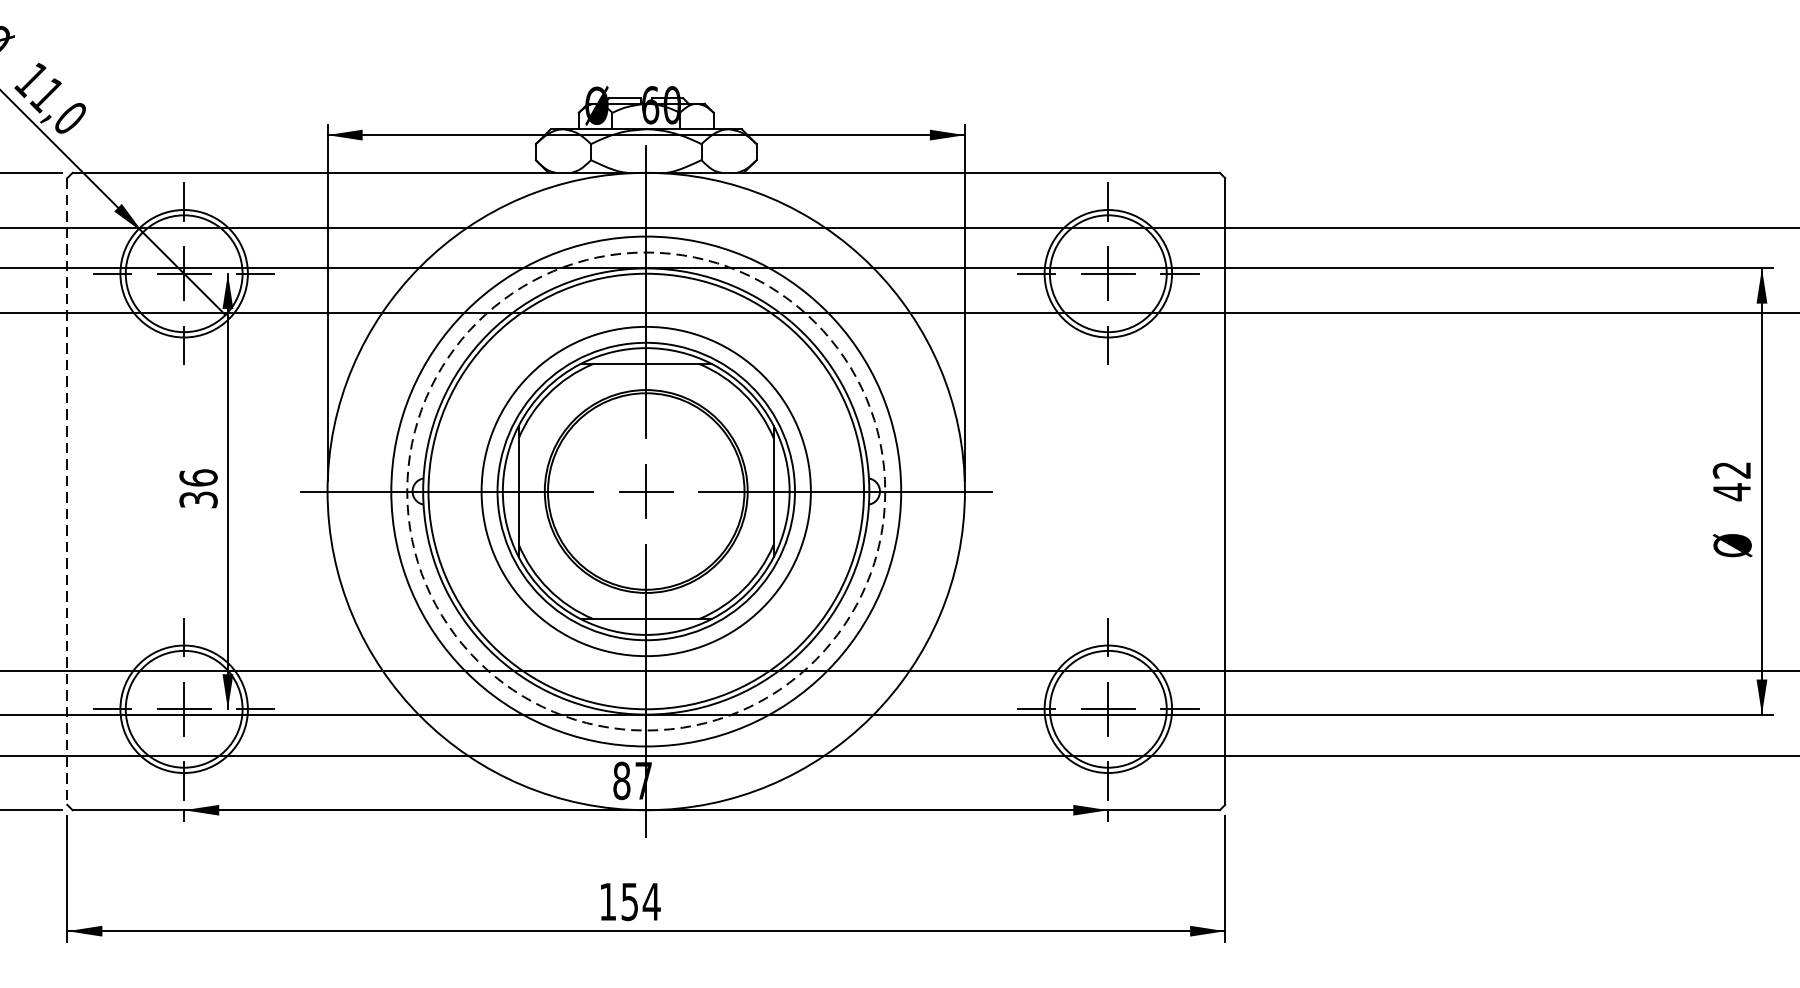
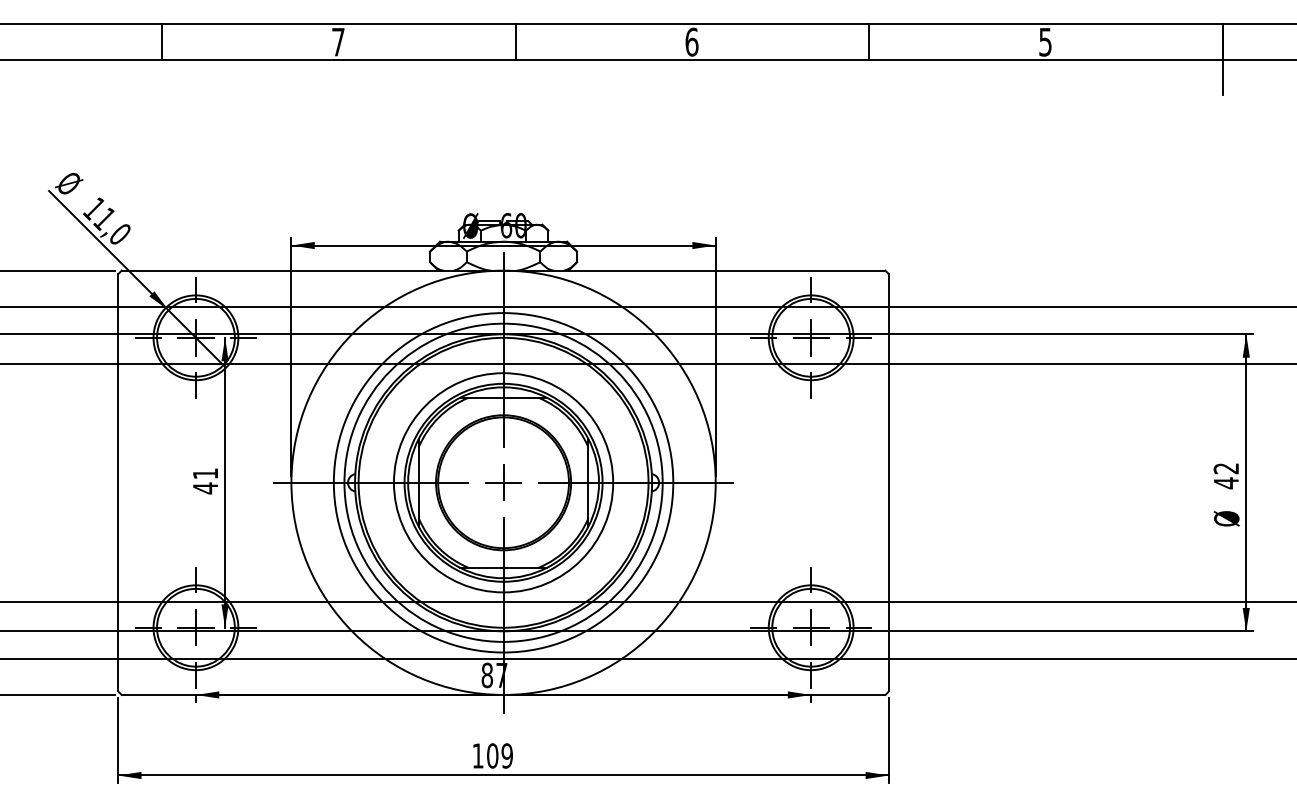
text: (198, 489) -> (205, 481), 36 -> 41
line: (67, 491) -> (118, 482), dashed -> solid
circle: (646, 491) -> (503, 482), dashed -> solid
text: (641, 901) -> (500, 755), 154 -> 109

